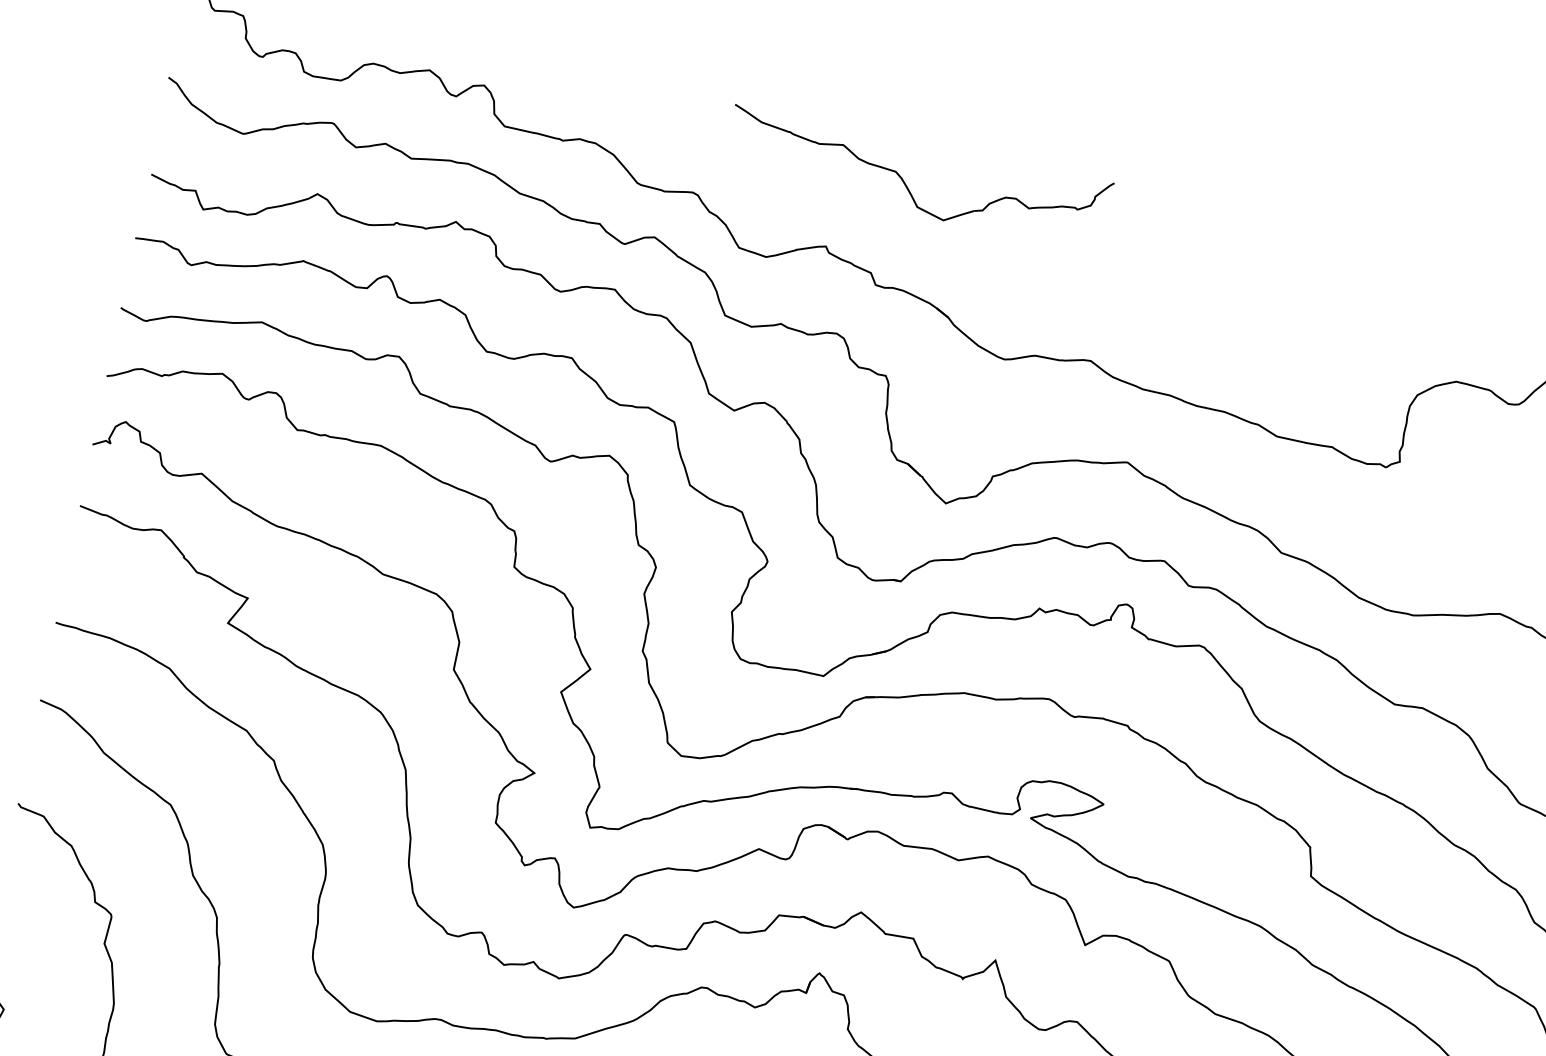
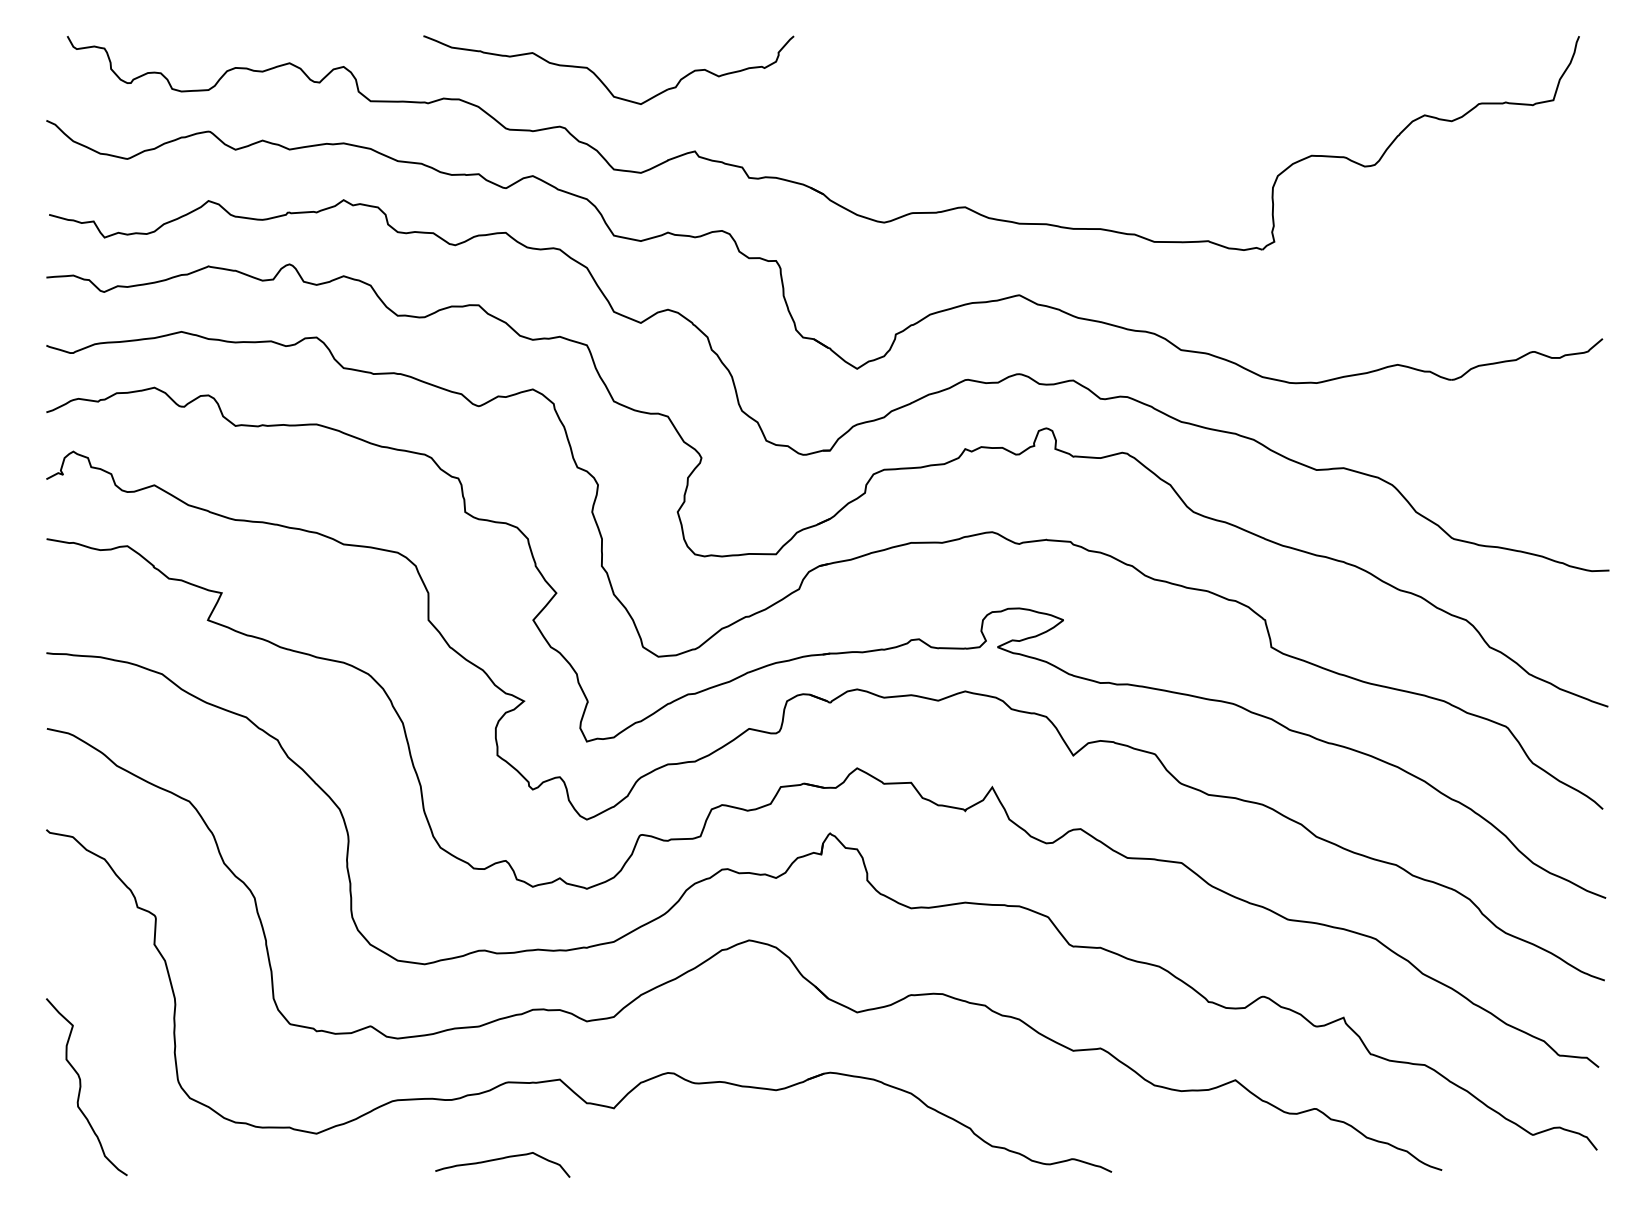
part: (906, 184) -> (599, 77), moved

